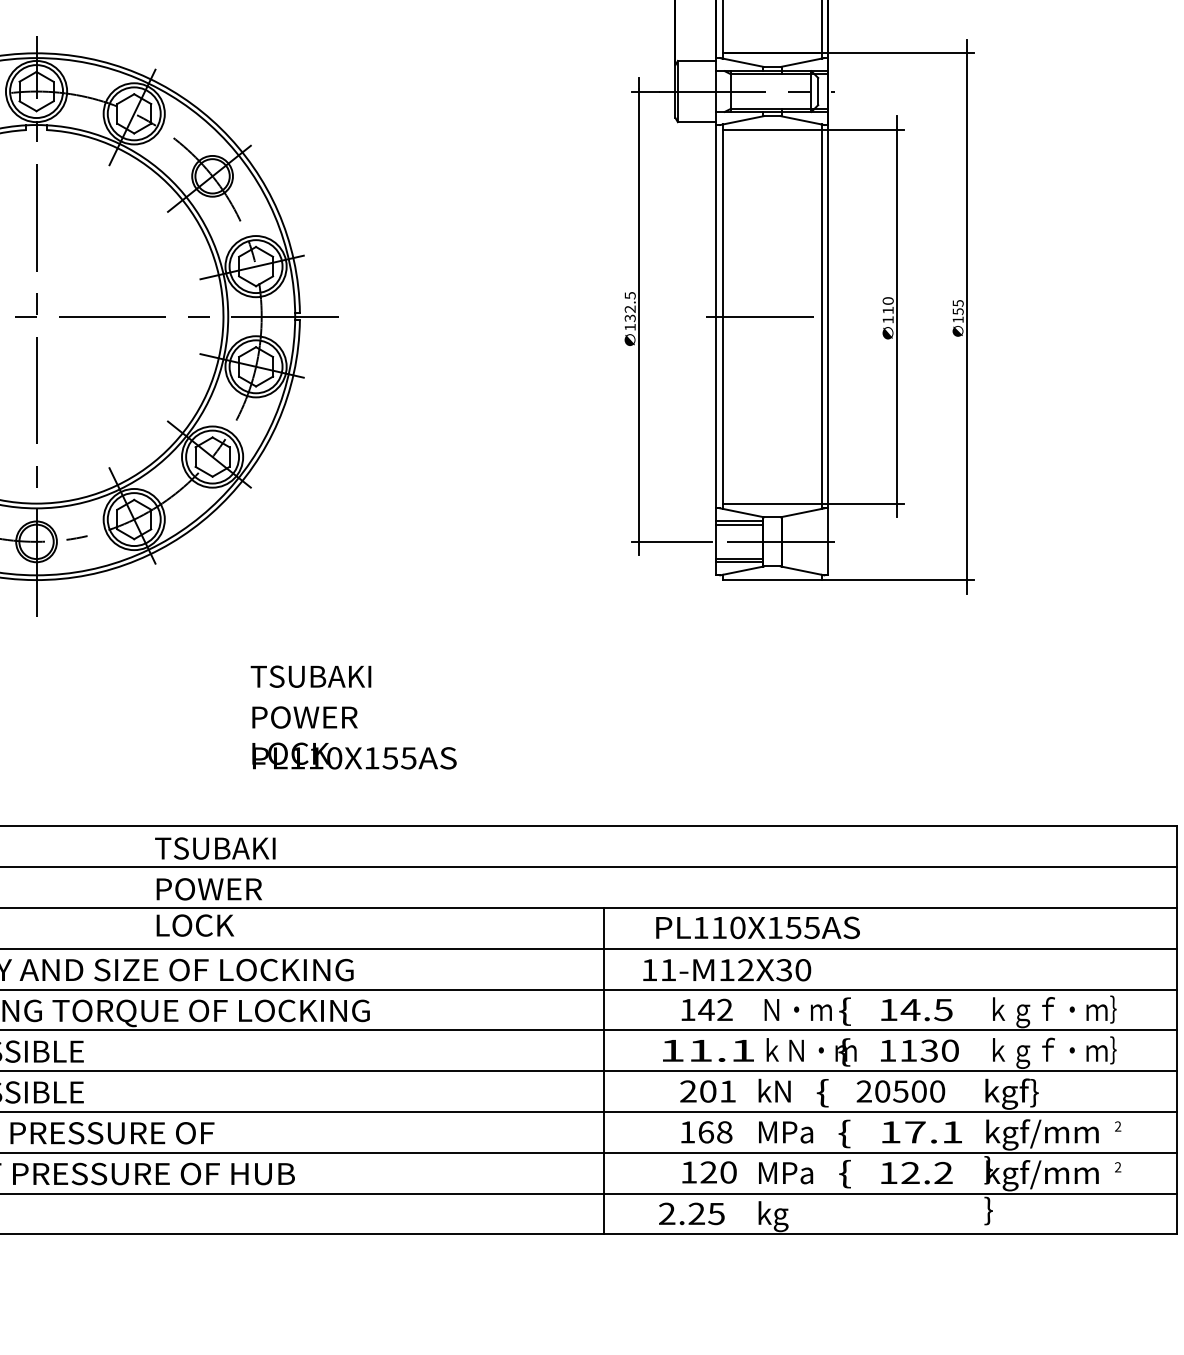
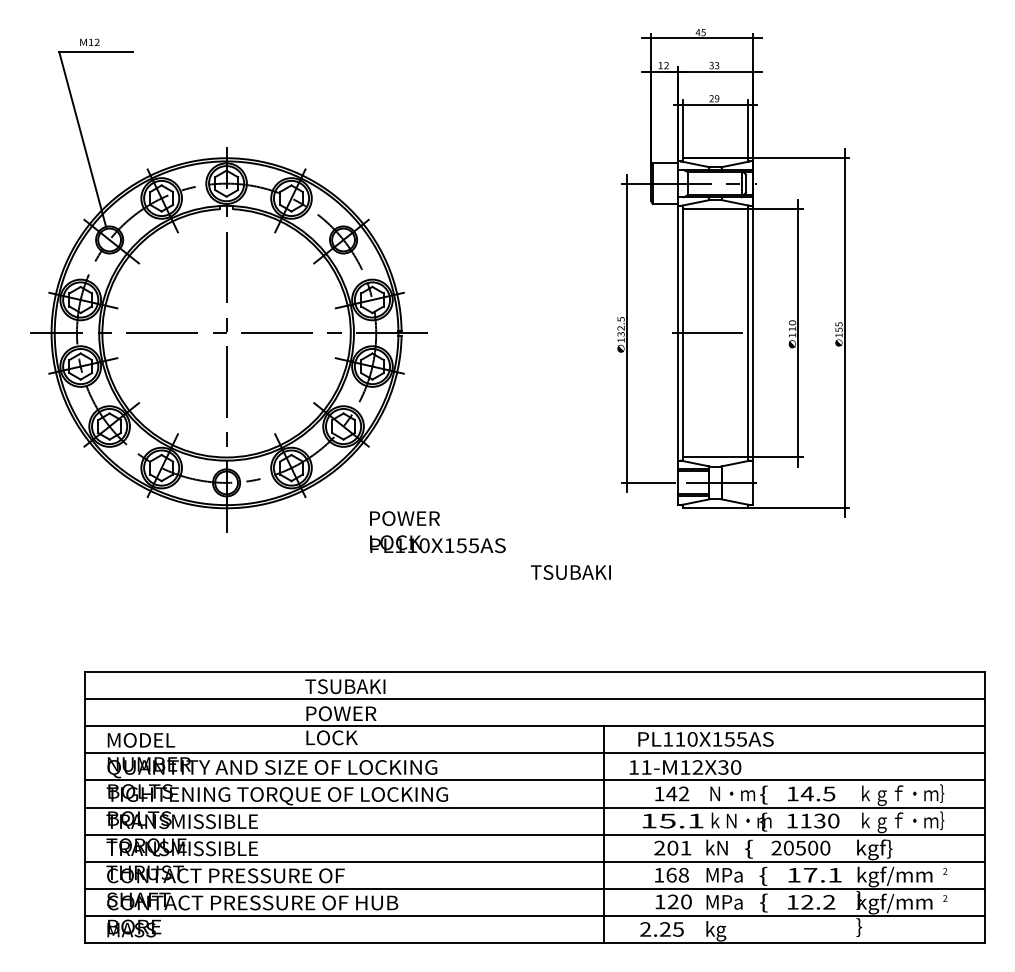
text: (310, 676) -> (570, 572), moved
text: (353, 738) -> (437, 532), moved
text: (700, 1049) -> (667, 820), 11.1 -> 15.1

